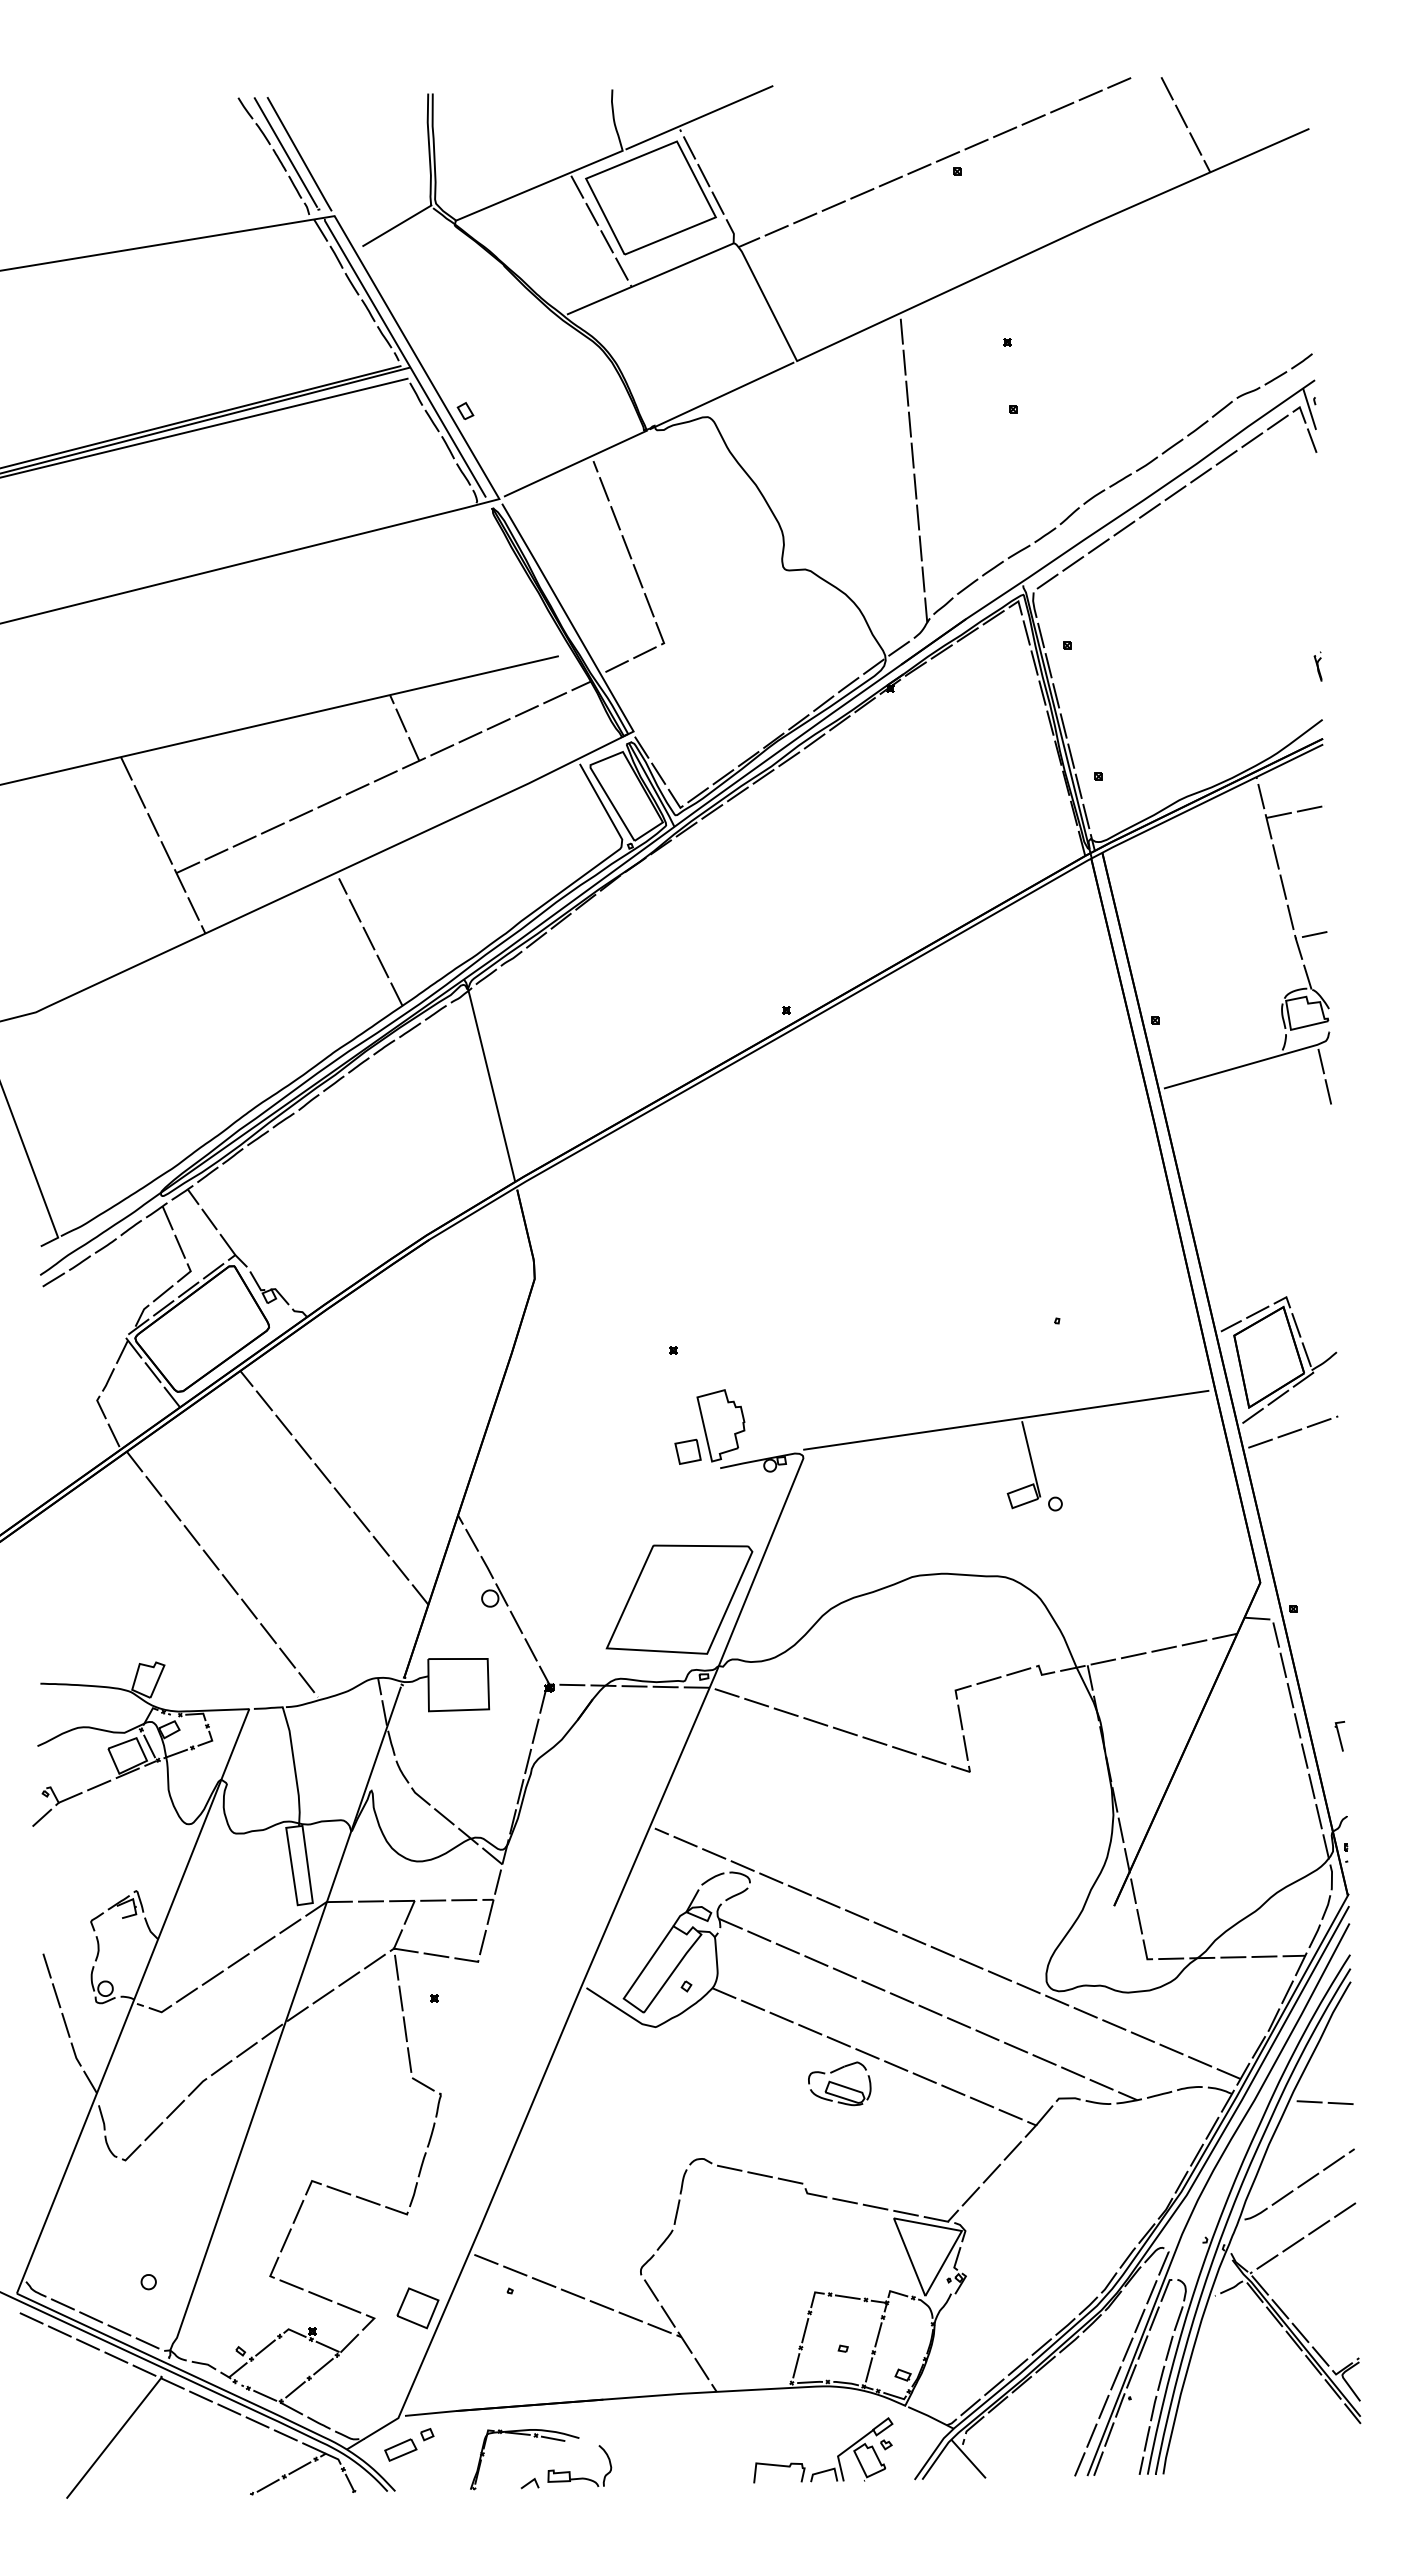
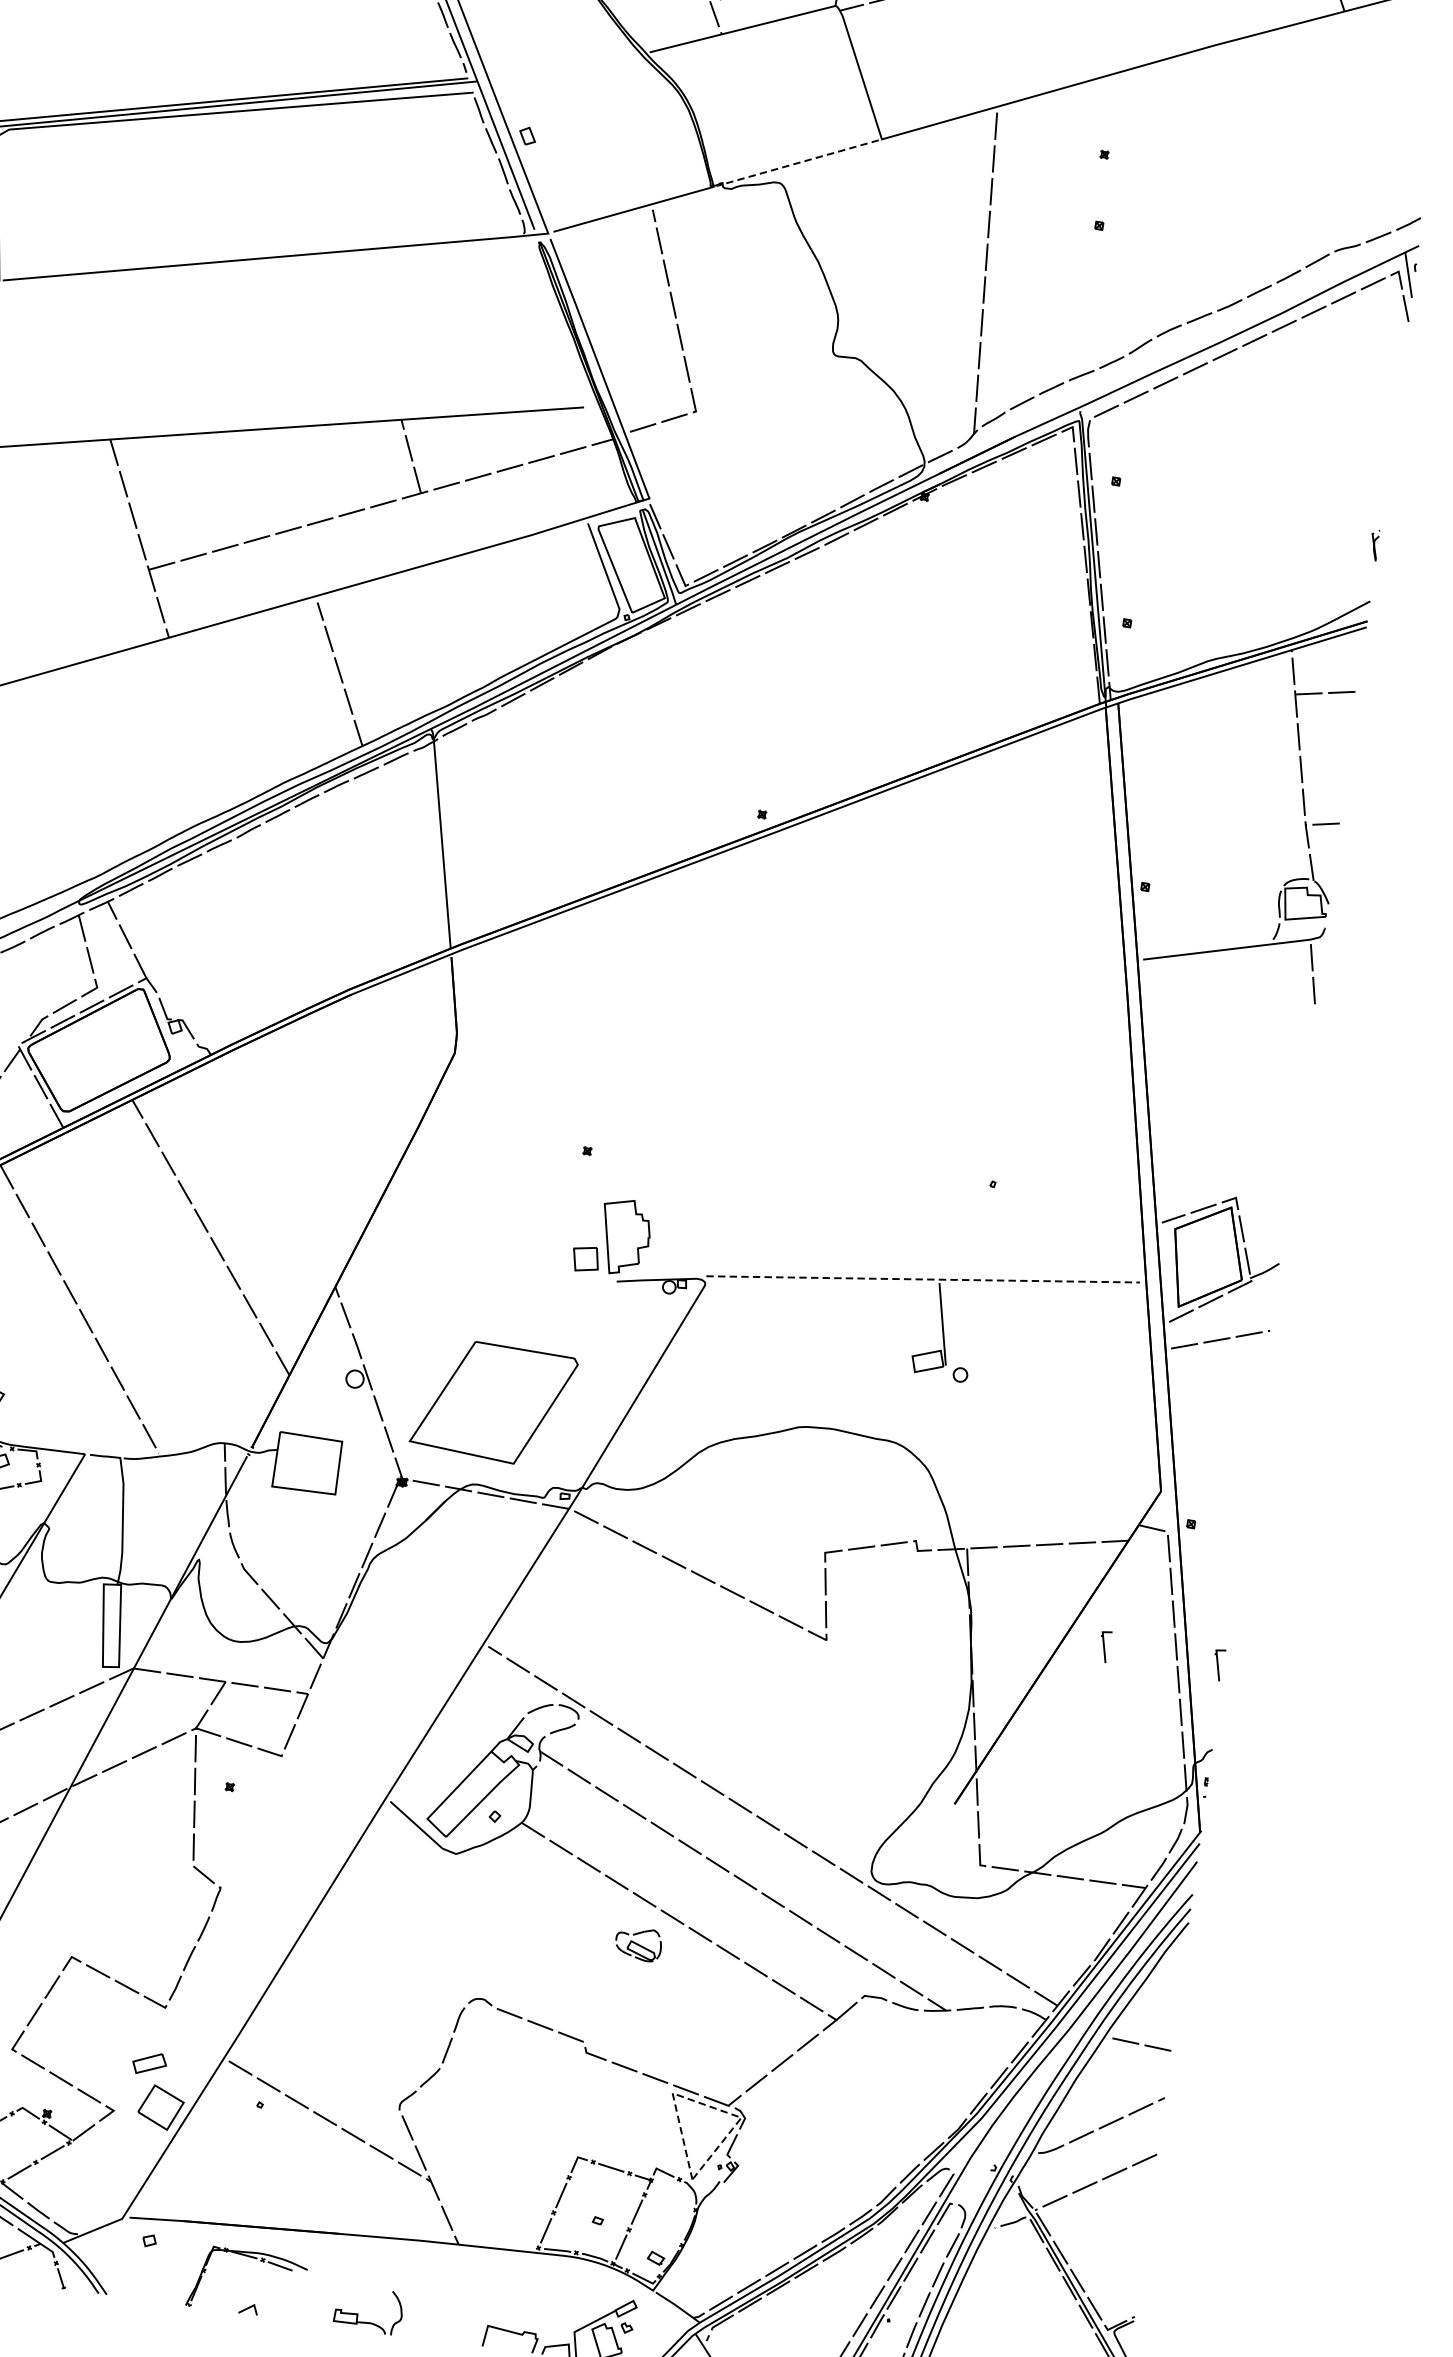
line: (720, 396) -> (796, 163), solid -> dashed
line: (1007, 1420) -> (924, 1279), solid -> dashed
part: (679, 1599) -> (493, 1402), moved
part: (1230, 1736) -> (1104, 1646), added
part: (839, 2083) -> (638, 1943), size x0.7
line: (924, 2223) -> (703, 2103), solid -> dashed
part: (400, 2449) -> (149, 2063), moved
part: (570, 2471) -> (358, 2313), moved

